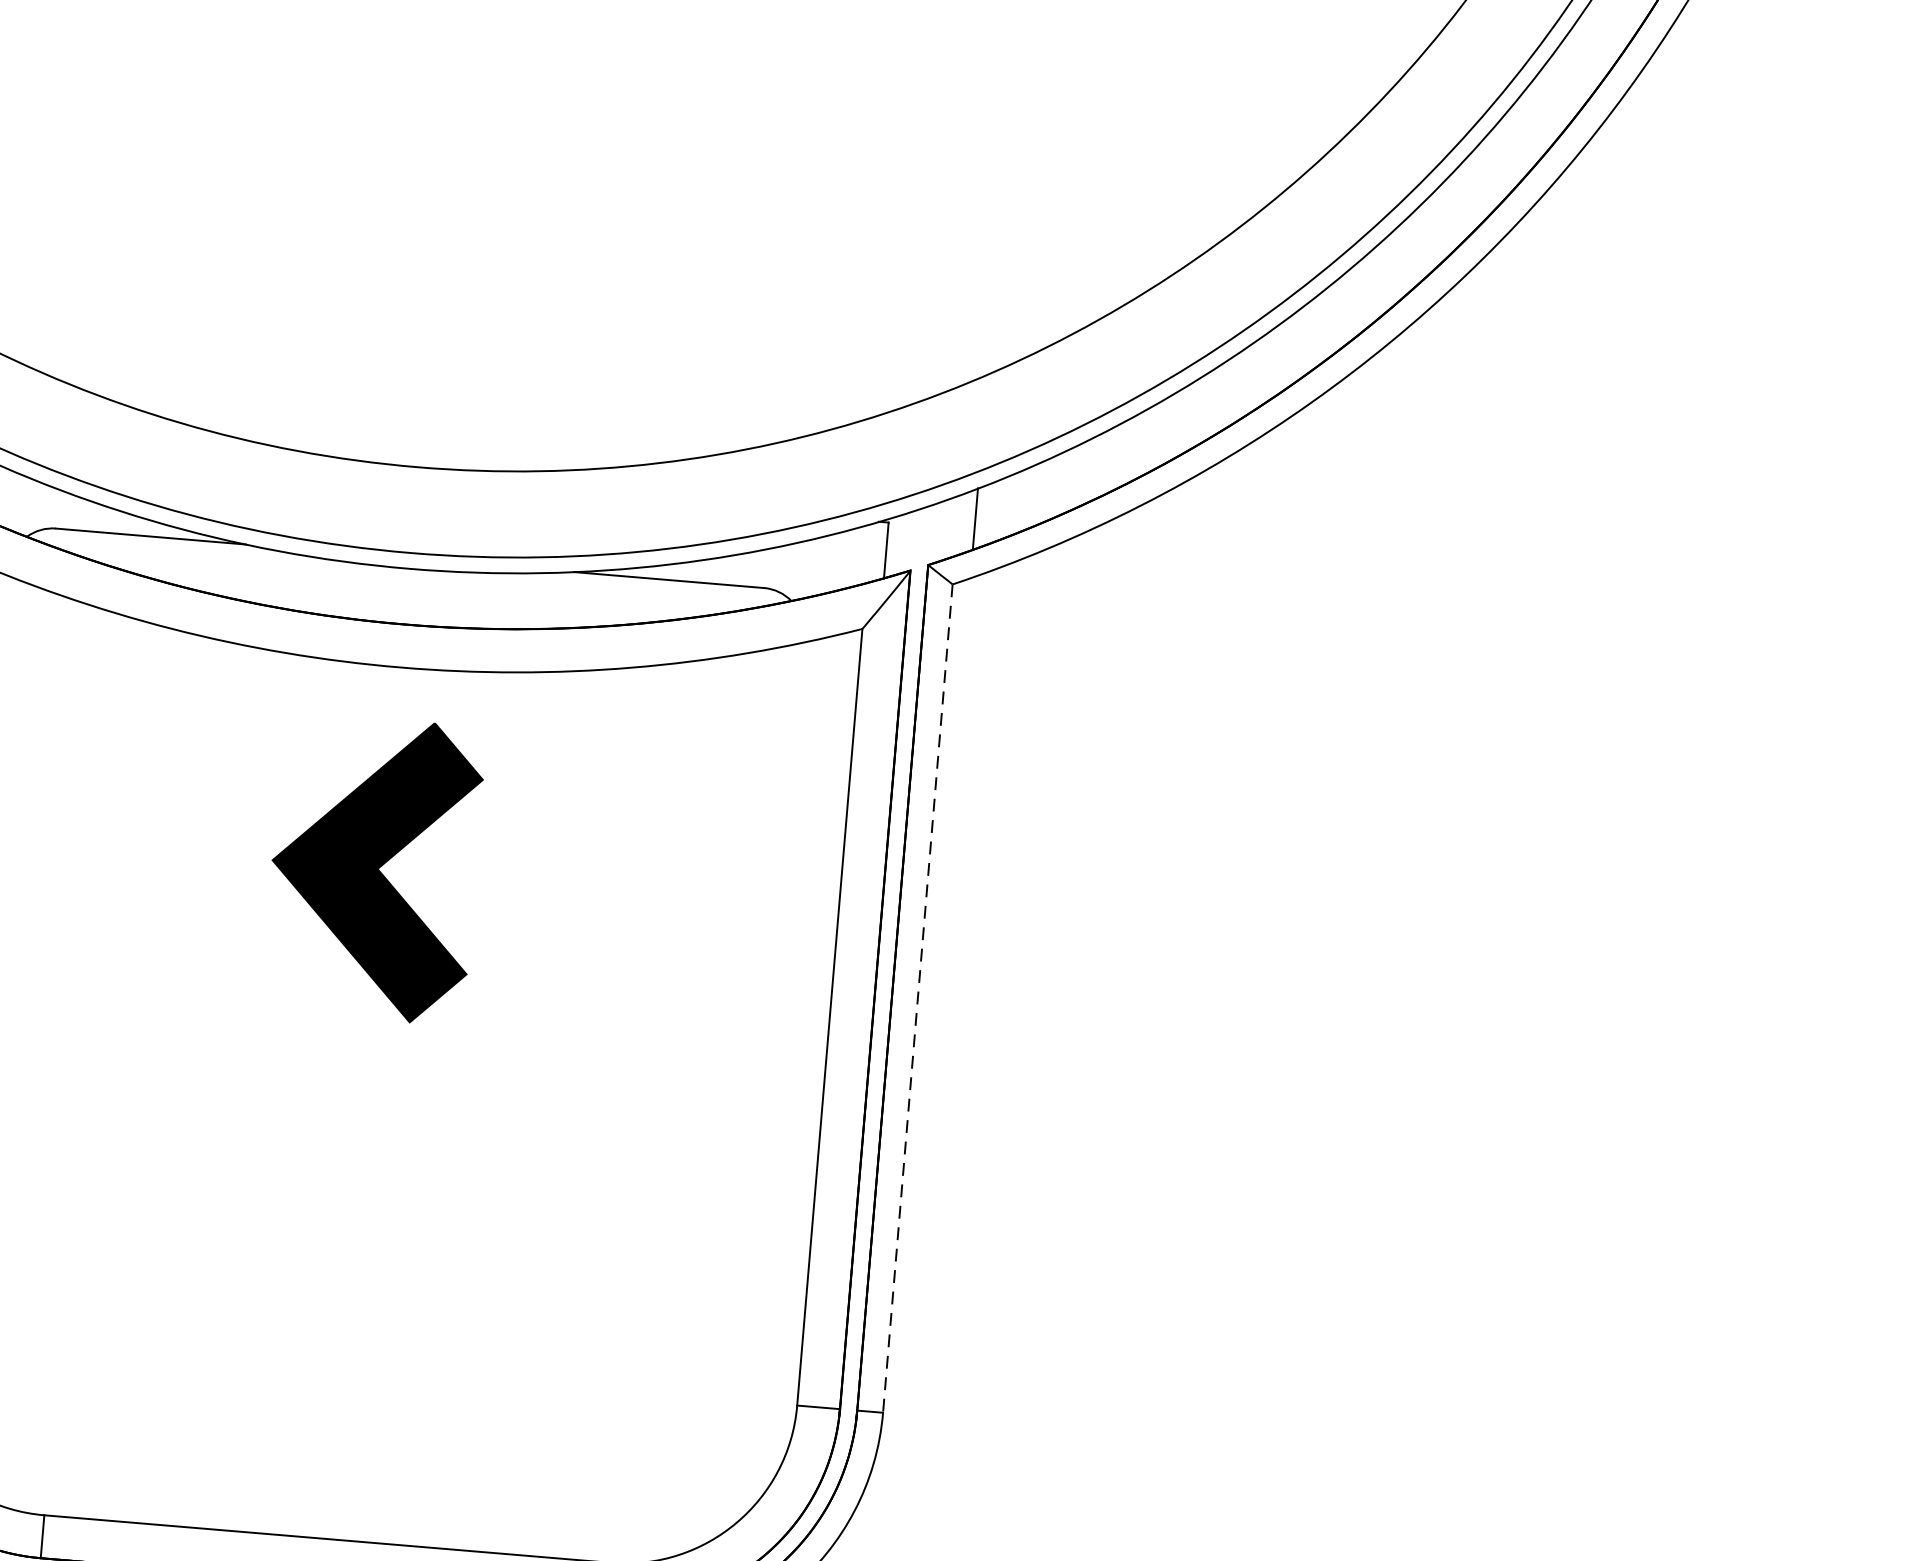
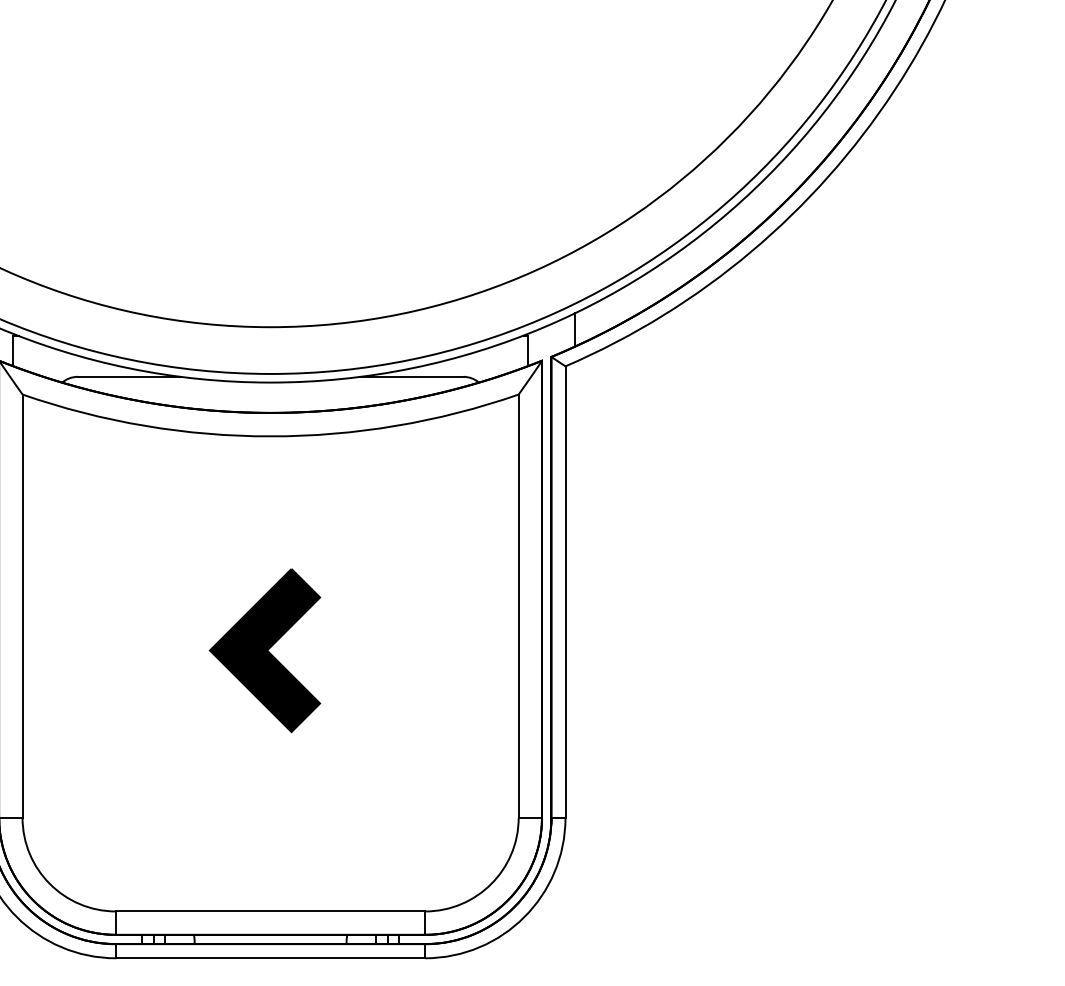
part: (372, 868) -> (264, 650), moved
line: (917, 999) -> (565, 592), dashed -> solid

